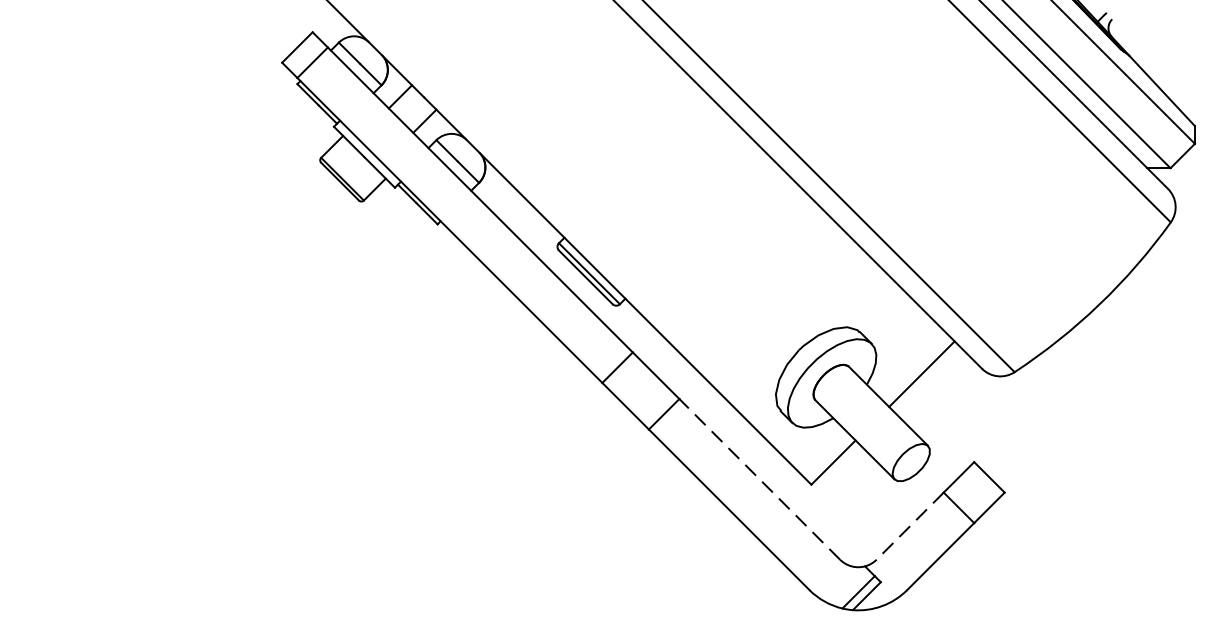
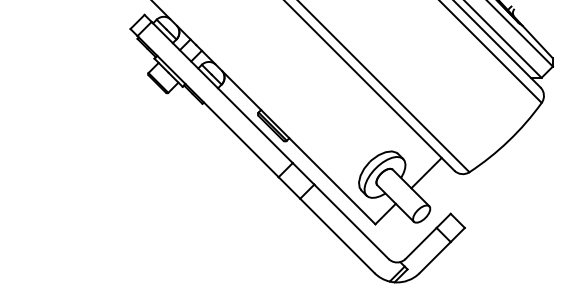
line: (759, 478) -> (351, 221), dashed -> solid
line: (910, 526) -> (421, 243), dashed -> solid

